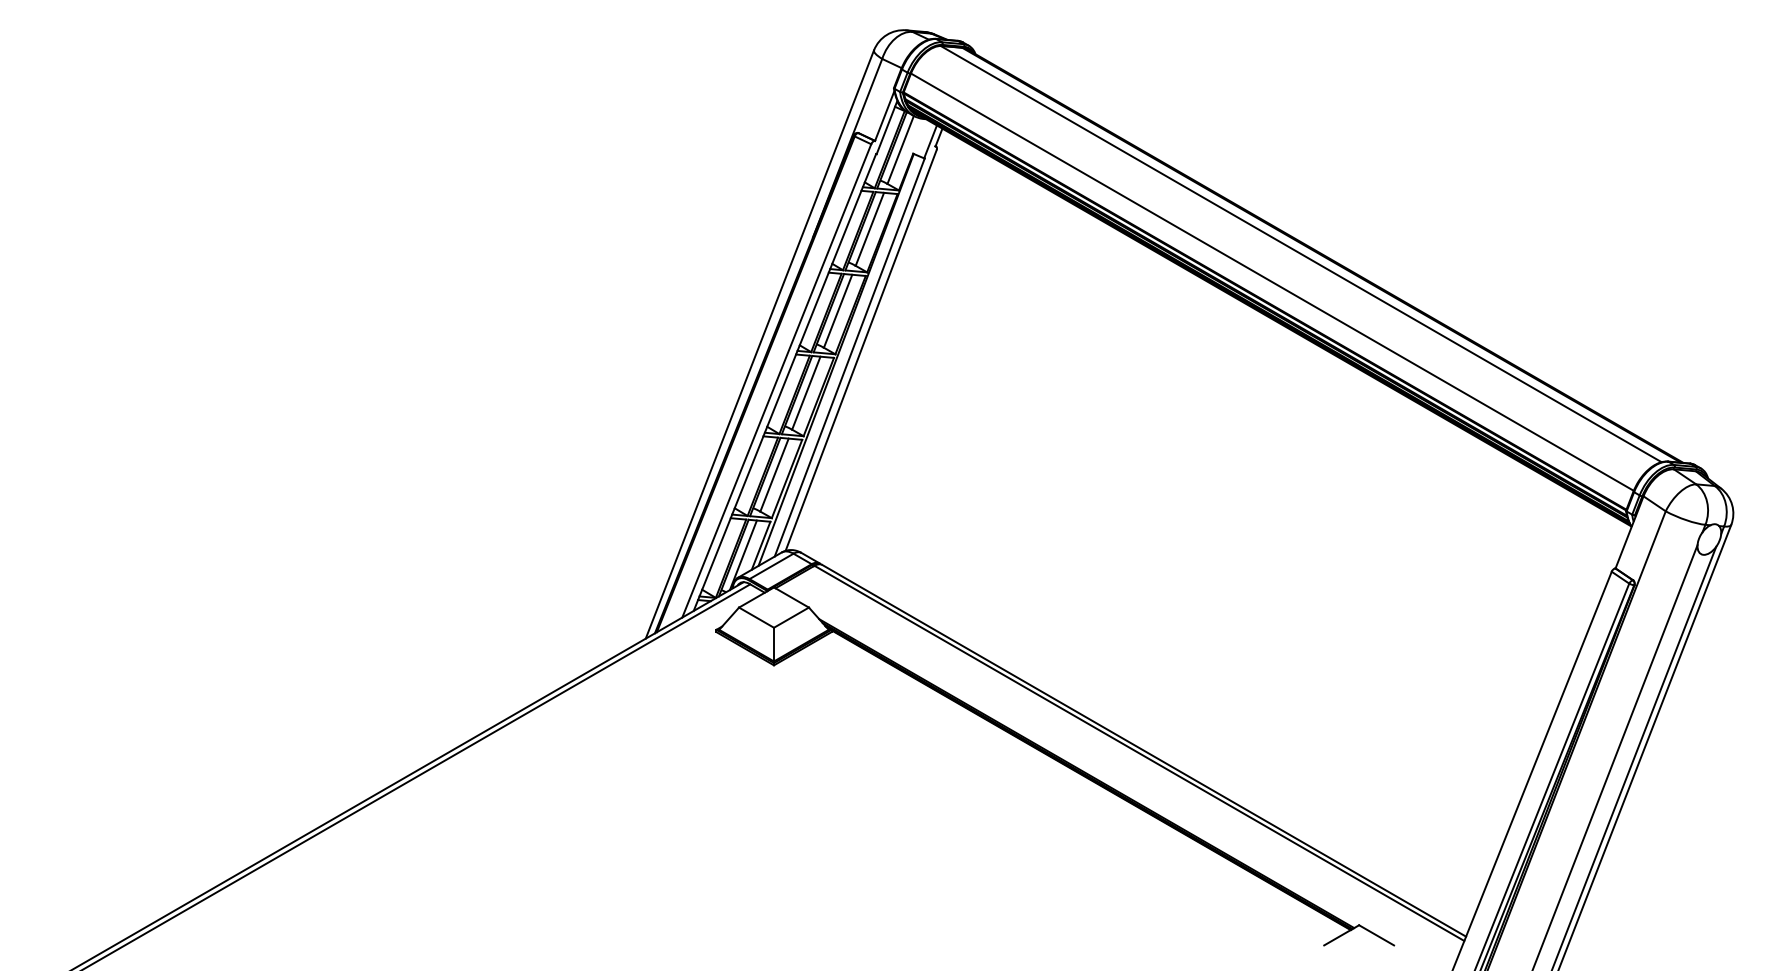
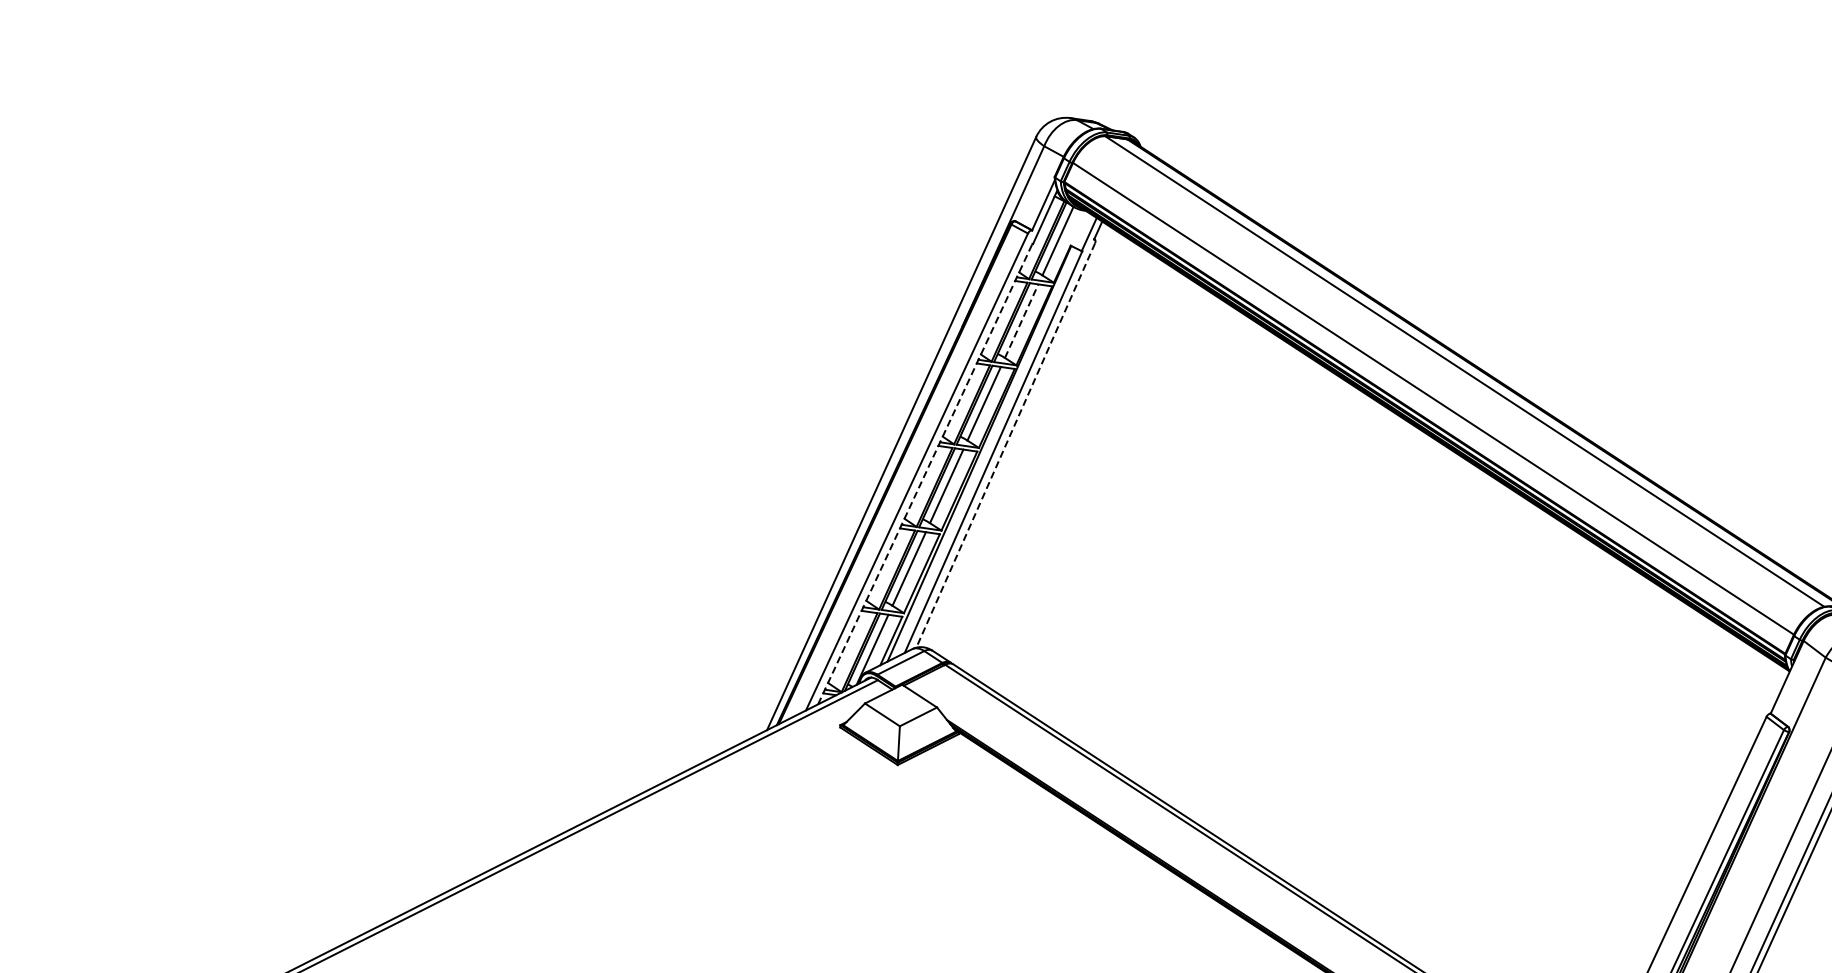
line: (870, 228) -> (1022, 320), solid -> dashed
line: (861, 350) -> (1006, 445), solid -> dashed
line: (784, 382) -> (924, 474), solid -> dashed

